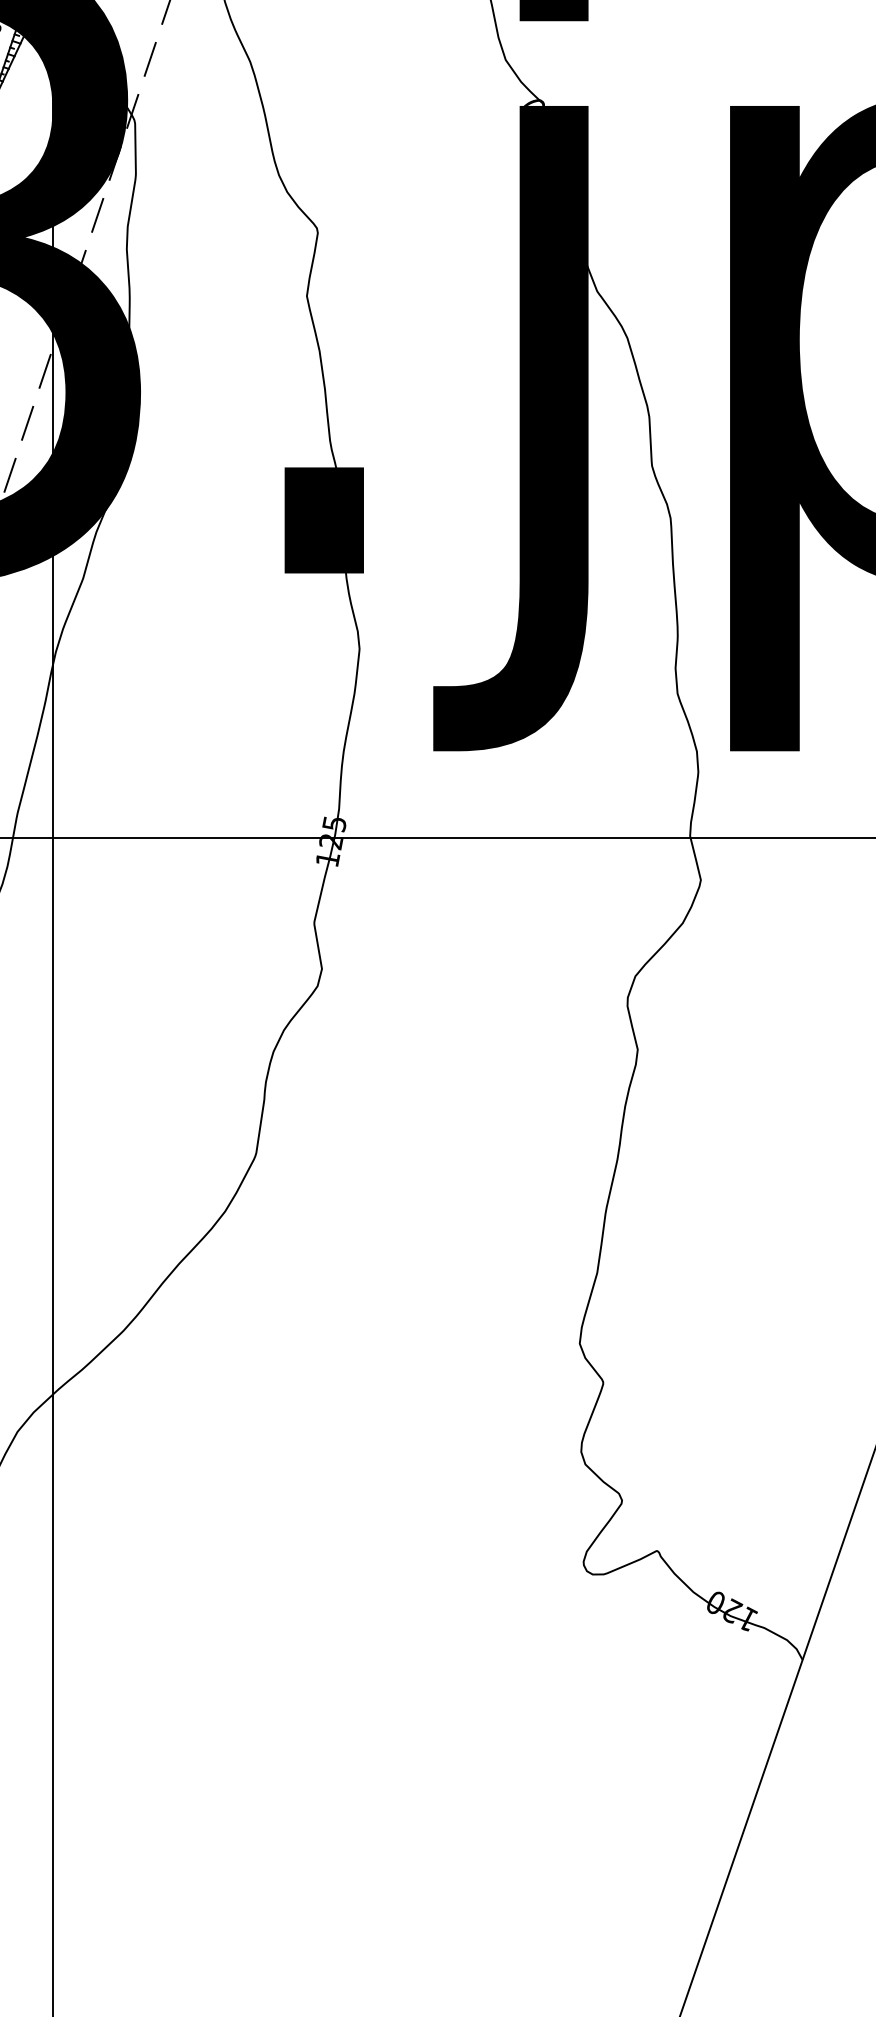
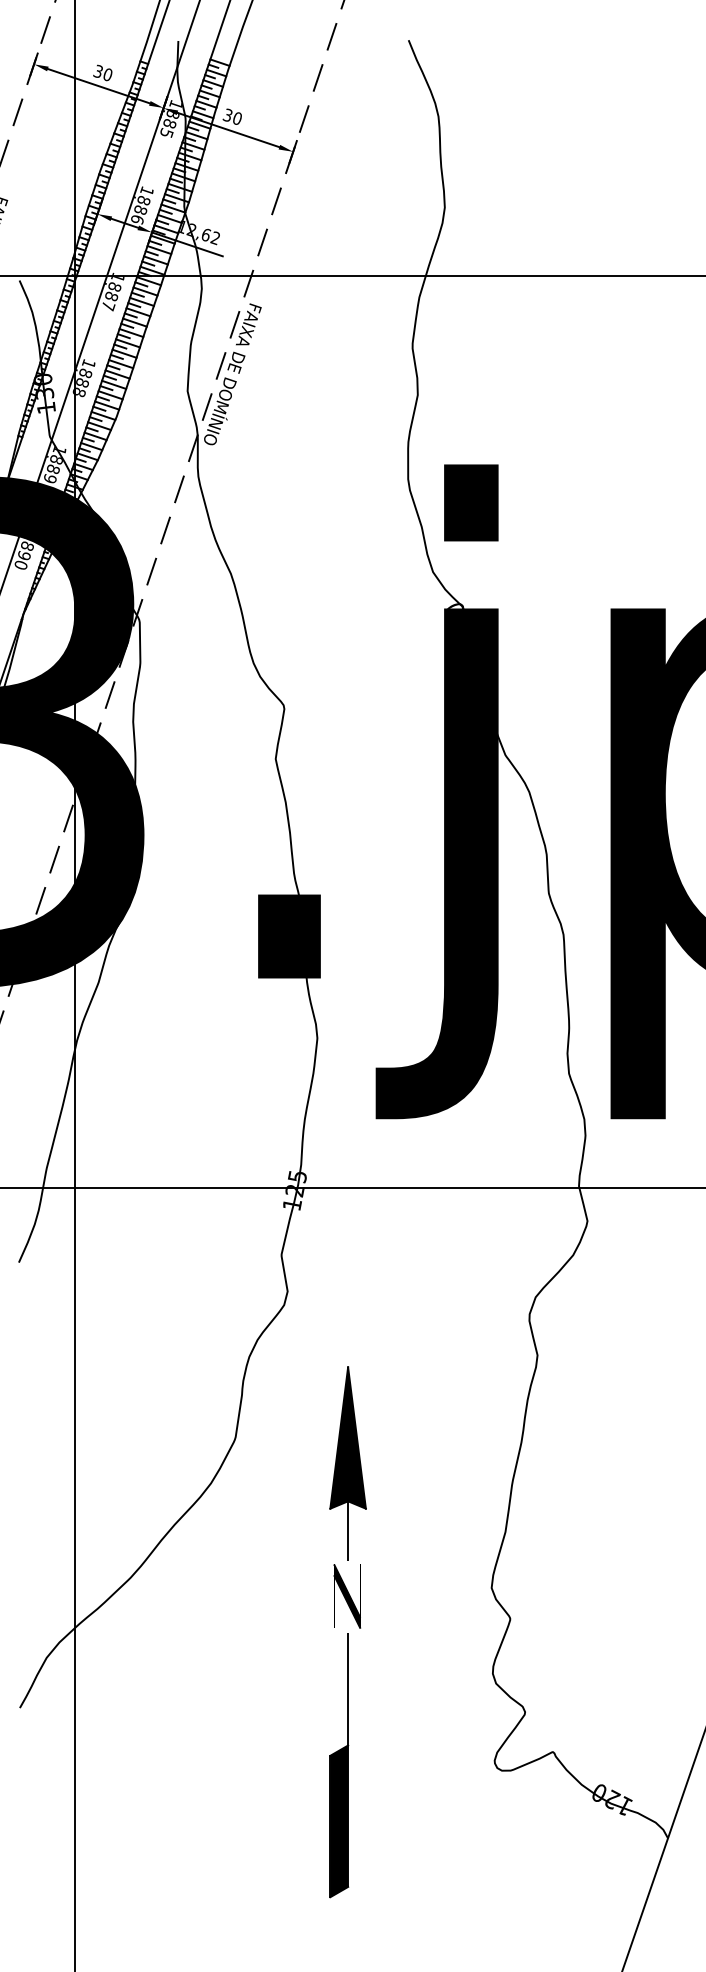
part: (397, 1399) -> (347, 1632), added

